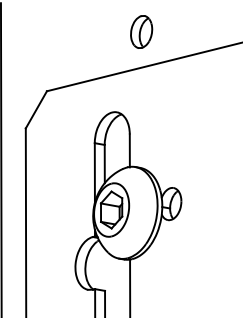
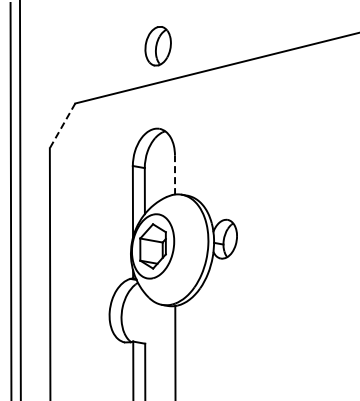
part: (141, 32) -> (157, 46), moved
line: (36, 109) -> (62, 125), solid -> dashed
line: (130, 151) -> (175, 175), solid -> dashed

